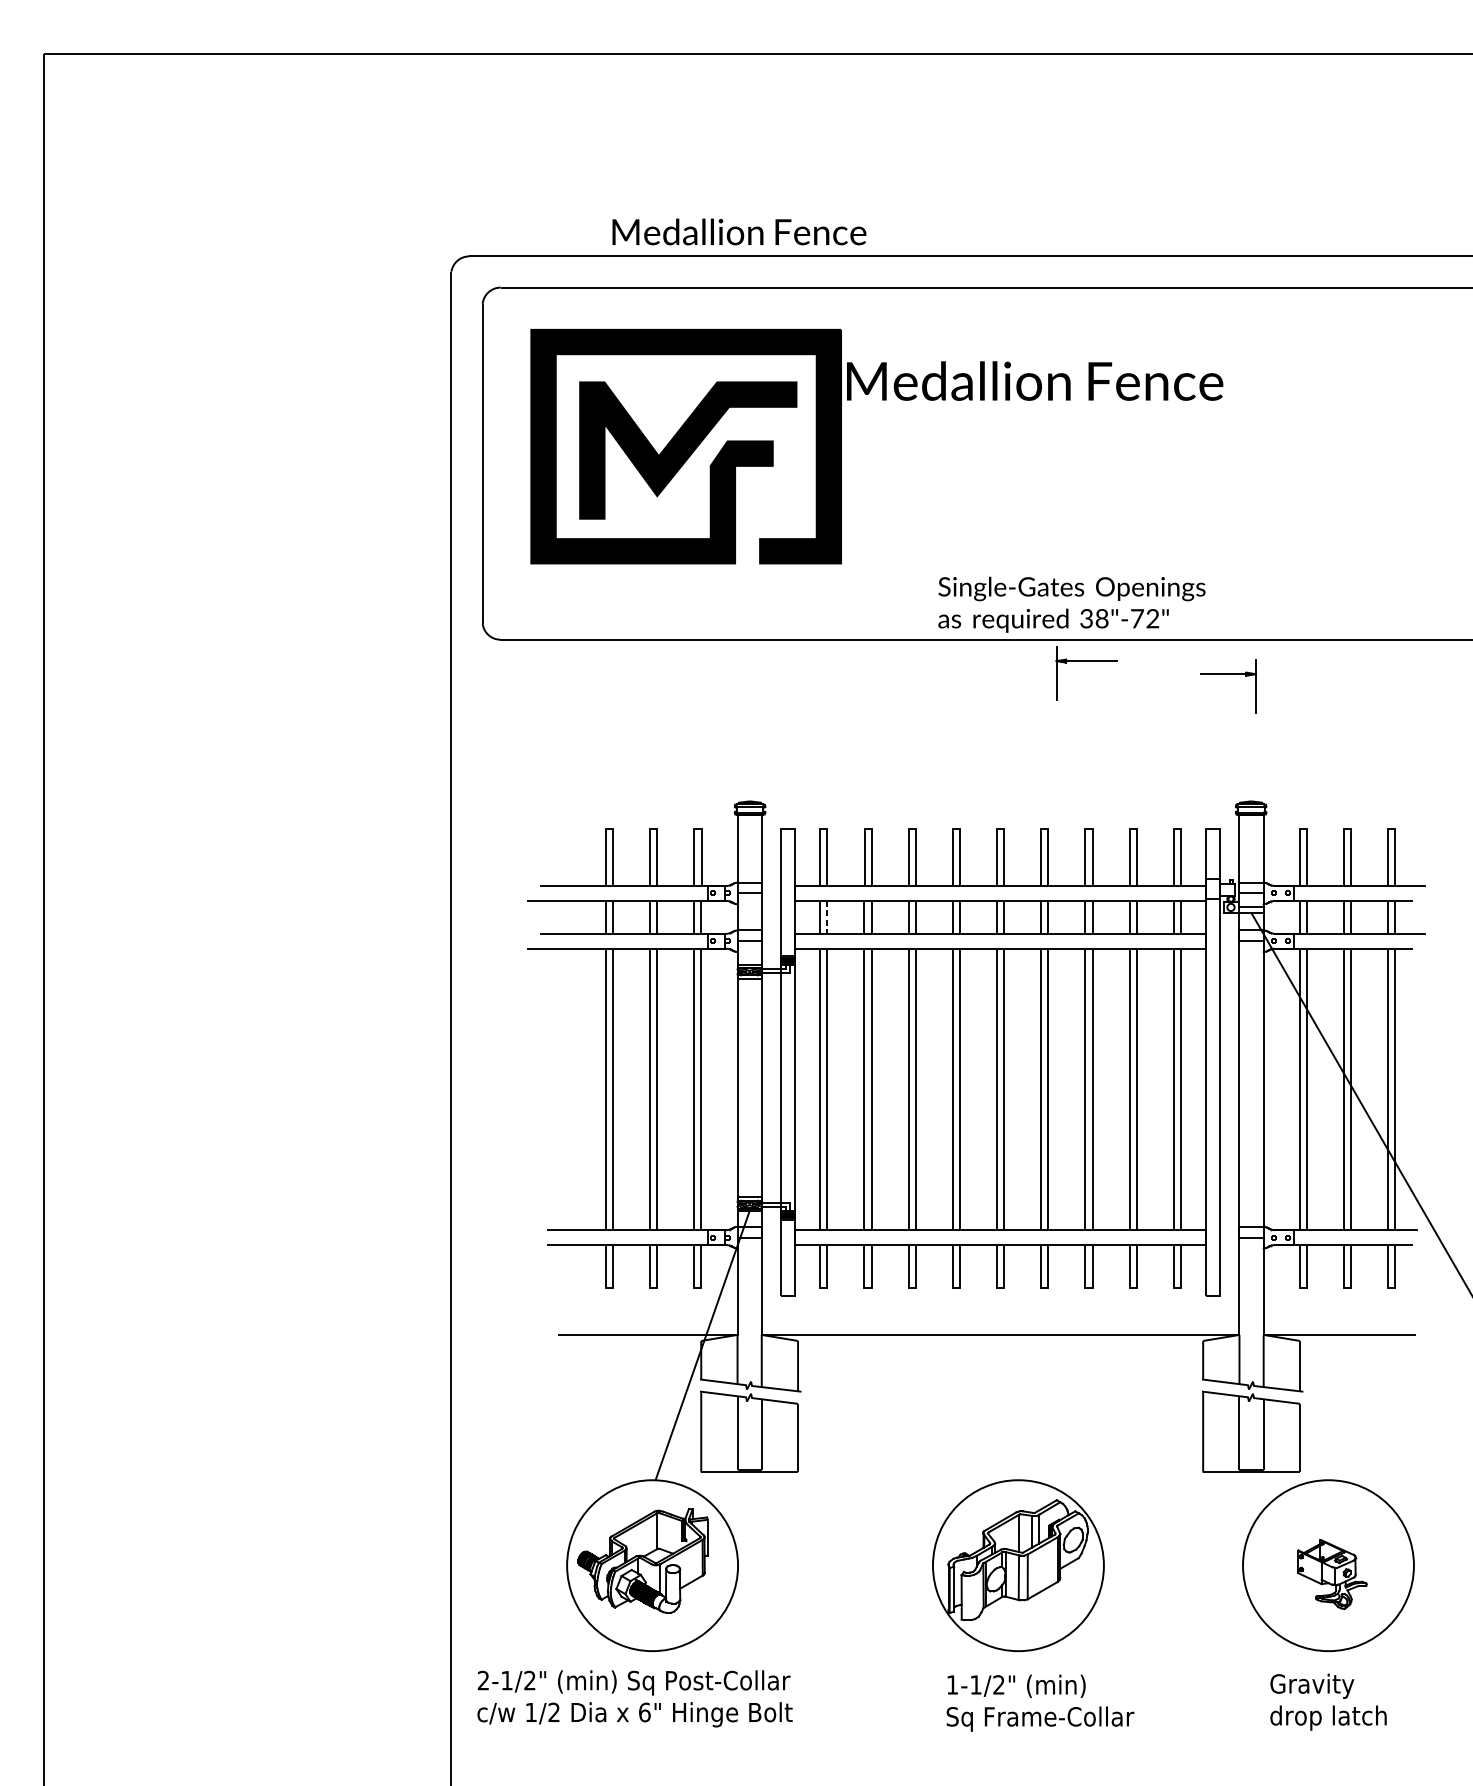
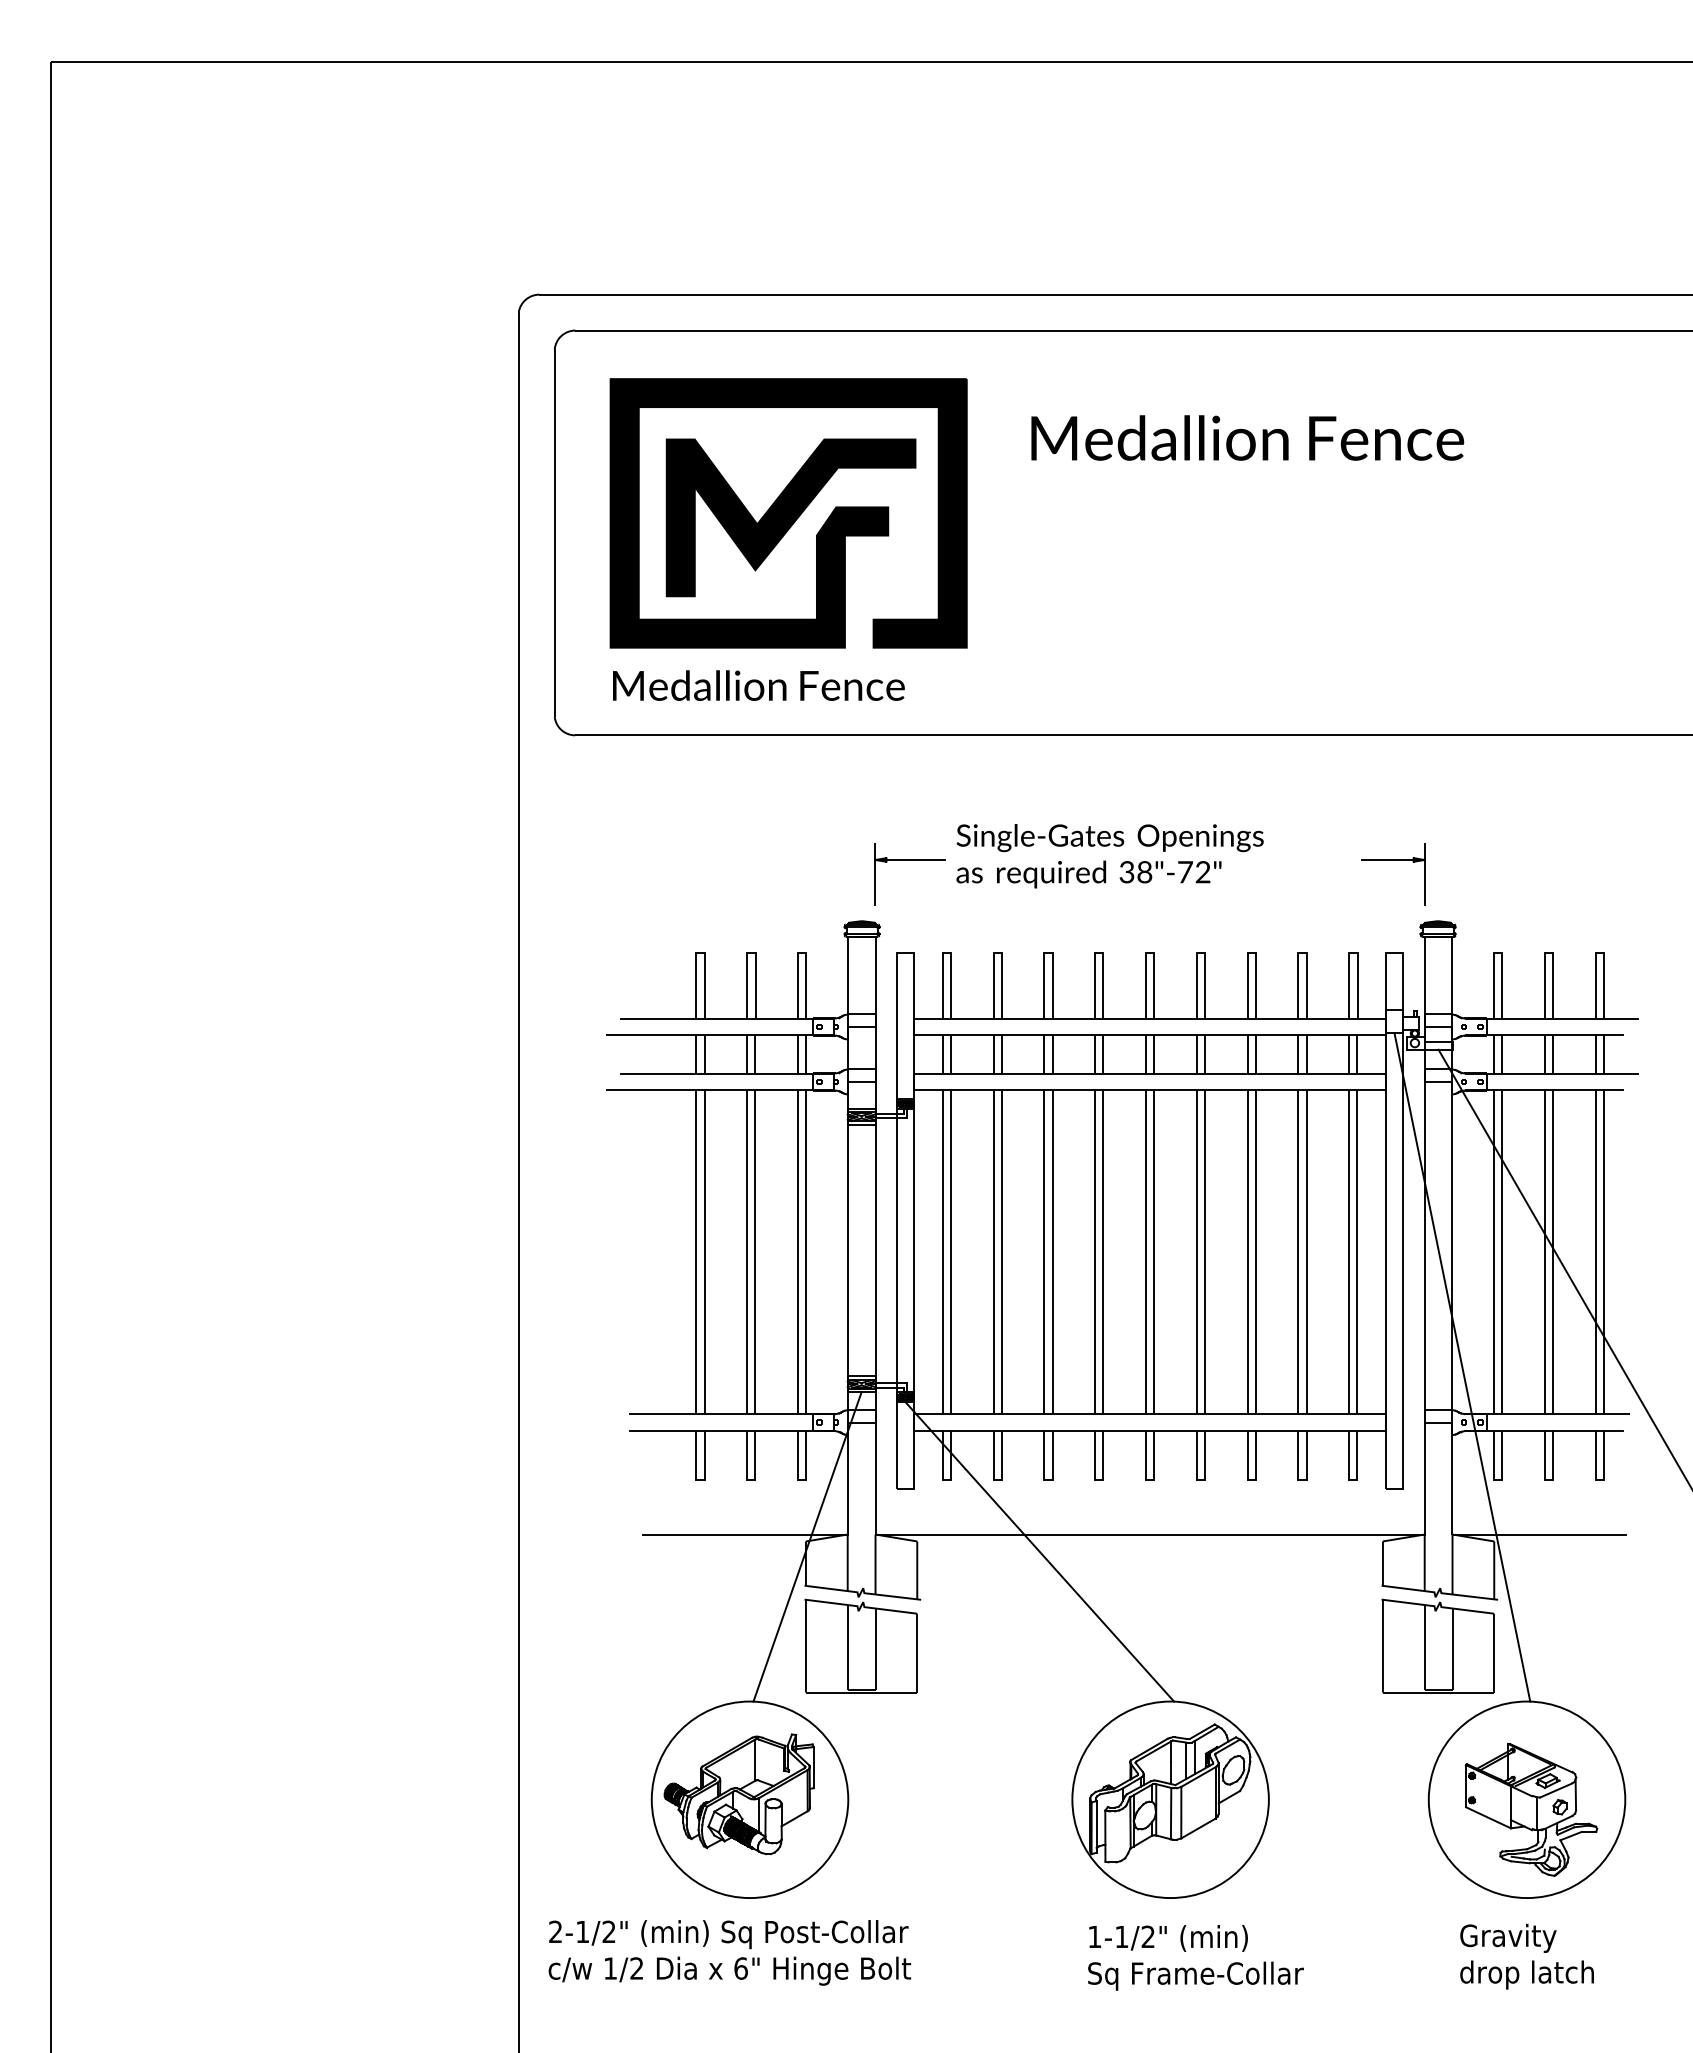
text: (739, 231) -> (758, 685), moved
text: (1034, 380) -> (1247, 437), moved
text: (1071, 605) -> (1109, 856), moved
part: (1086, 661) -> (909, 860), moved
part: (1228, 674) -> (1393, 860), moved
line: (827, 917) -> (951, 1054), dashed -> solid
line: (1272, 1189) -> (1462, 1367), added
line: (904, 1349) -> (1039, 1551), added
part: (1332, 1574) -> (1531, 1809), size x1.67

